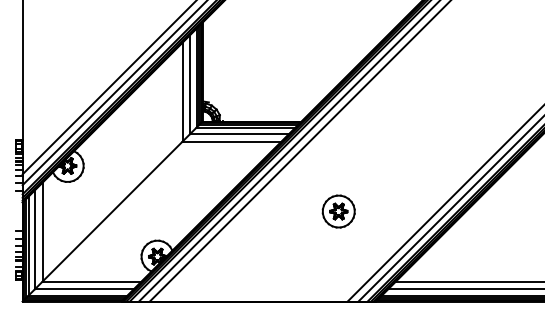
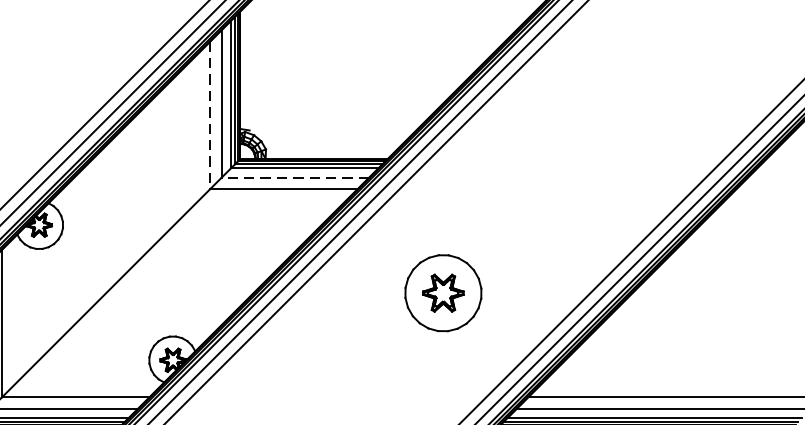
line: (182, 92) -> (210, 115), solid -> dashed
line: (239, 134) -> (295, 178), solid -> dashed
part: (338, 211) -> (442, 293), size x1.6

